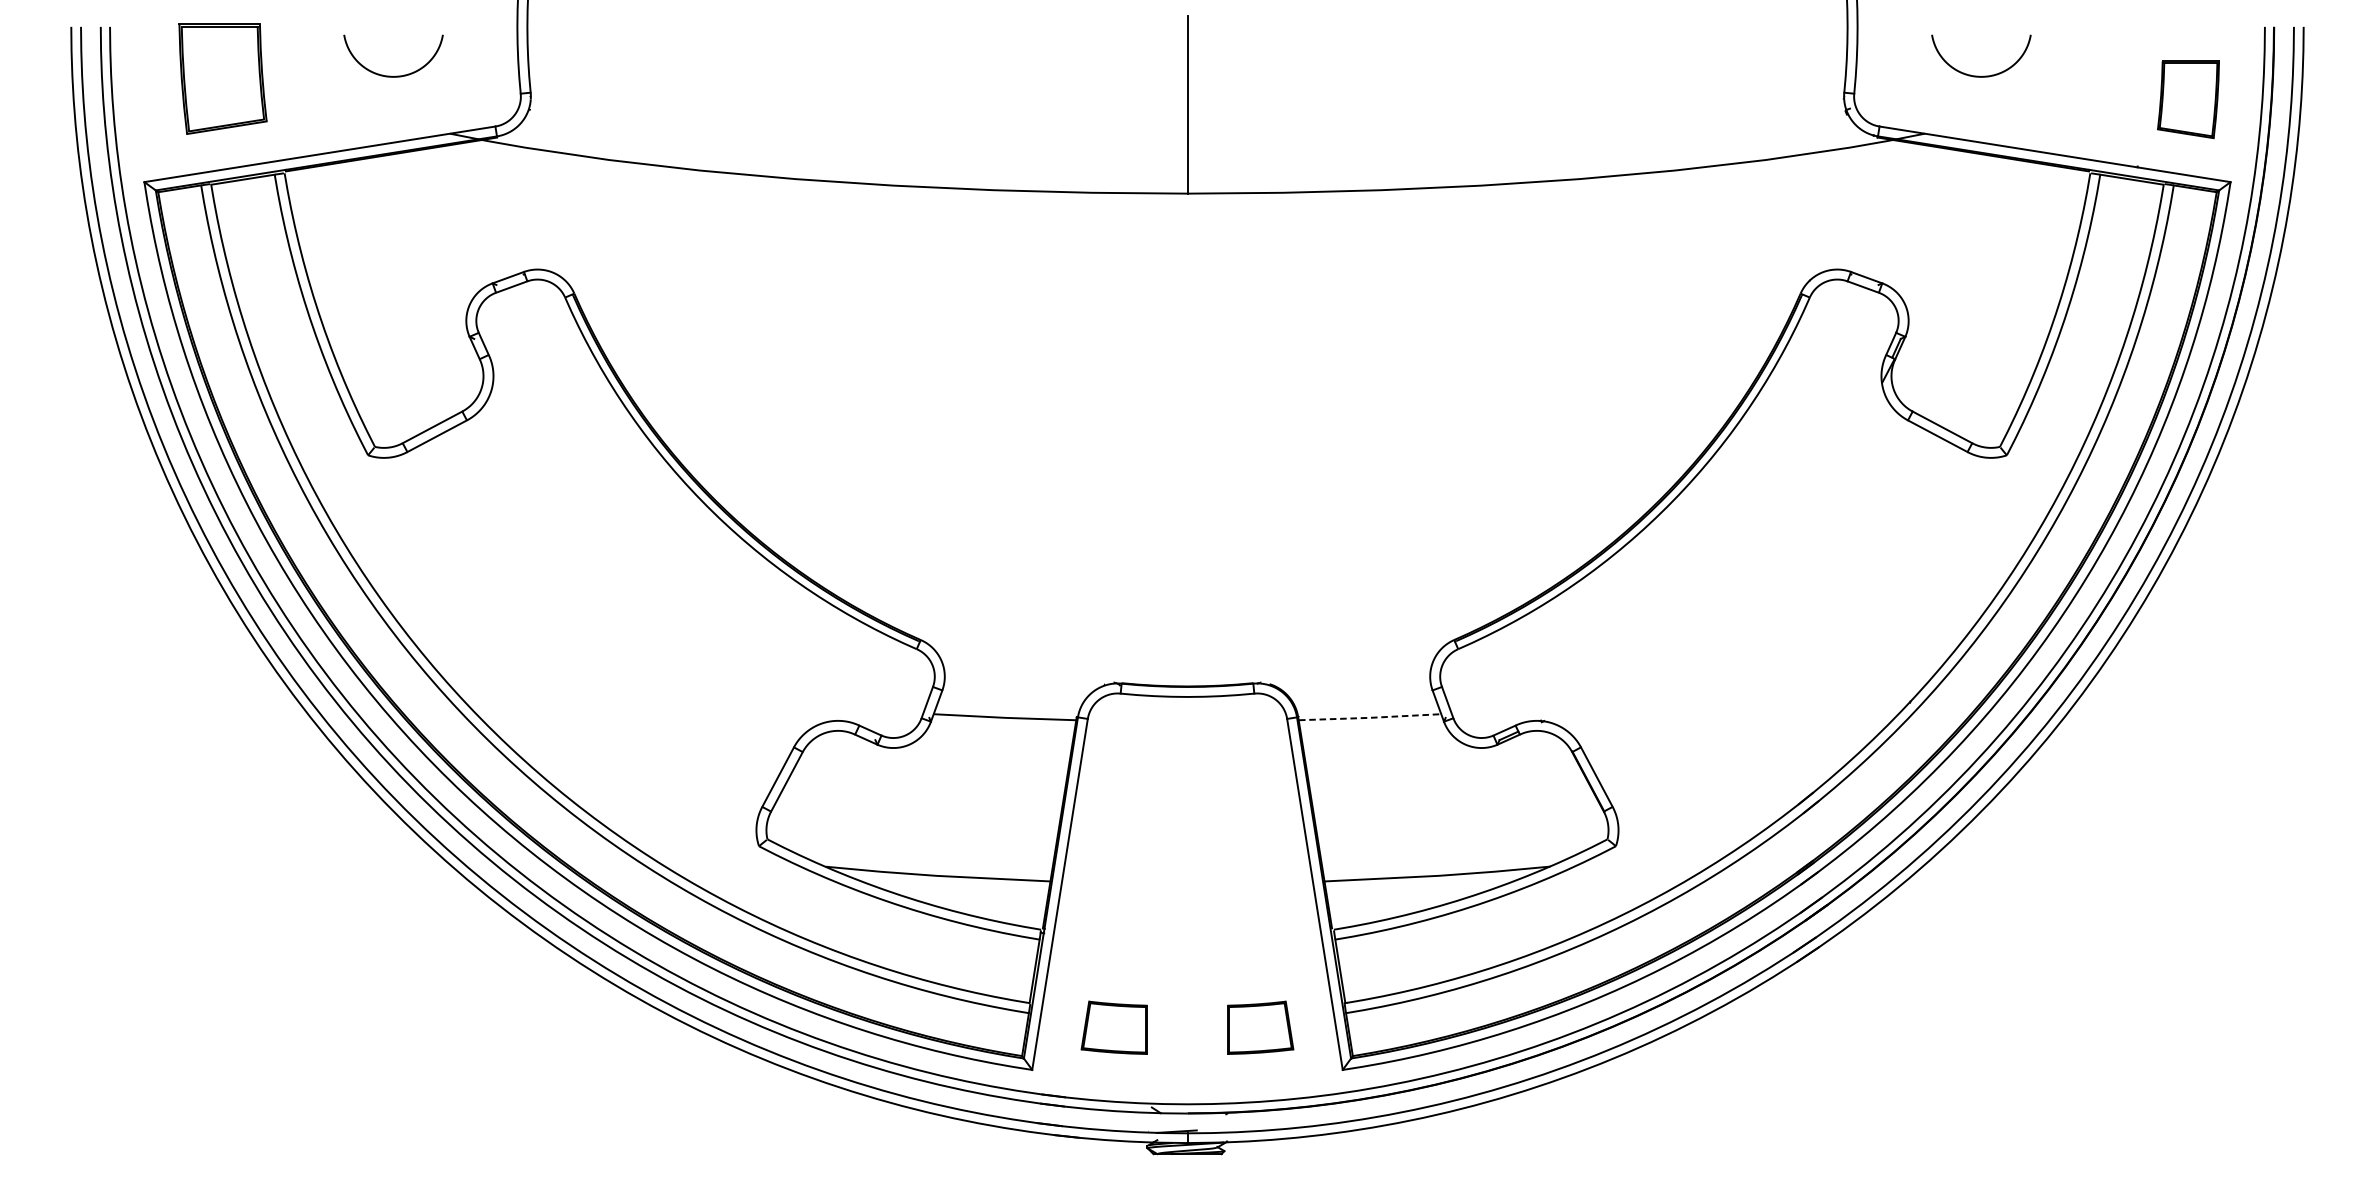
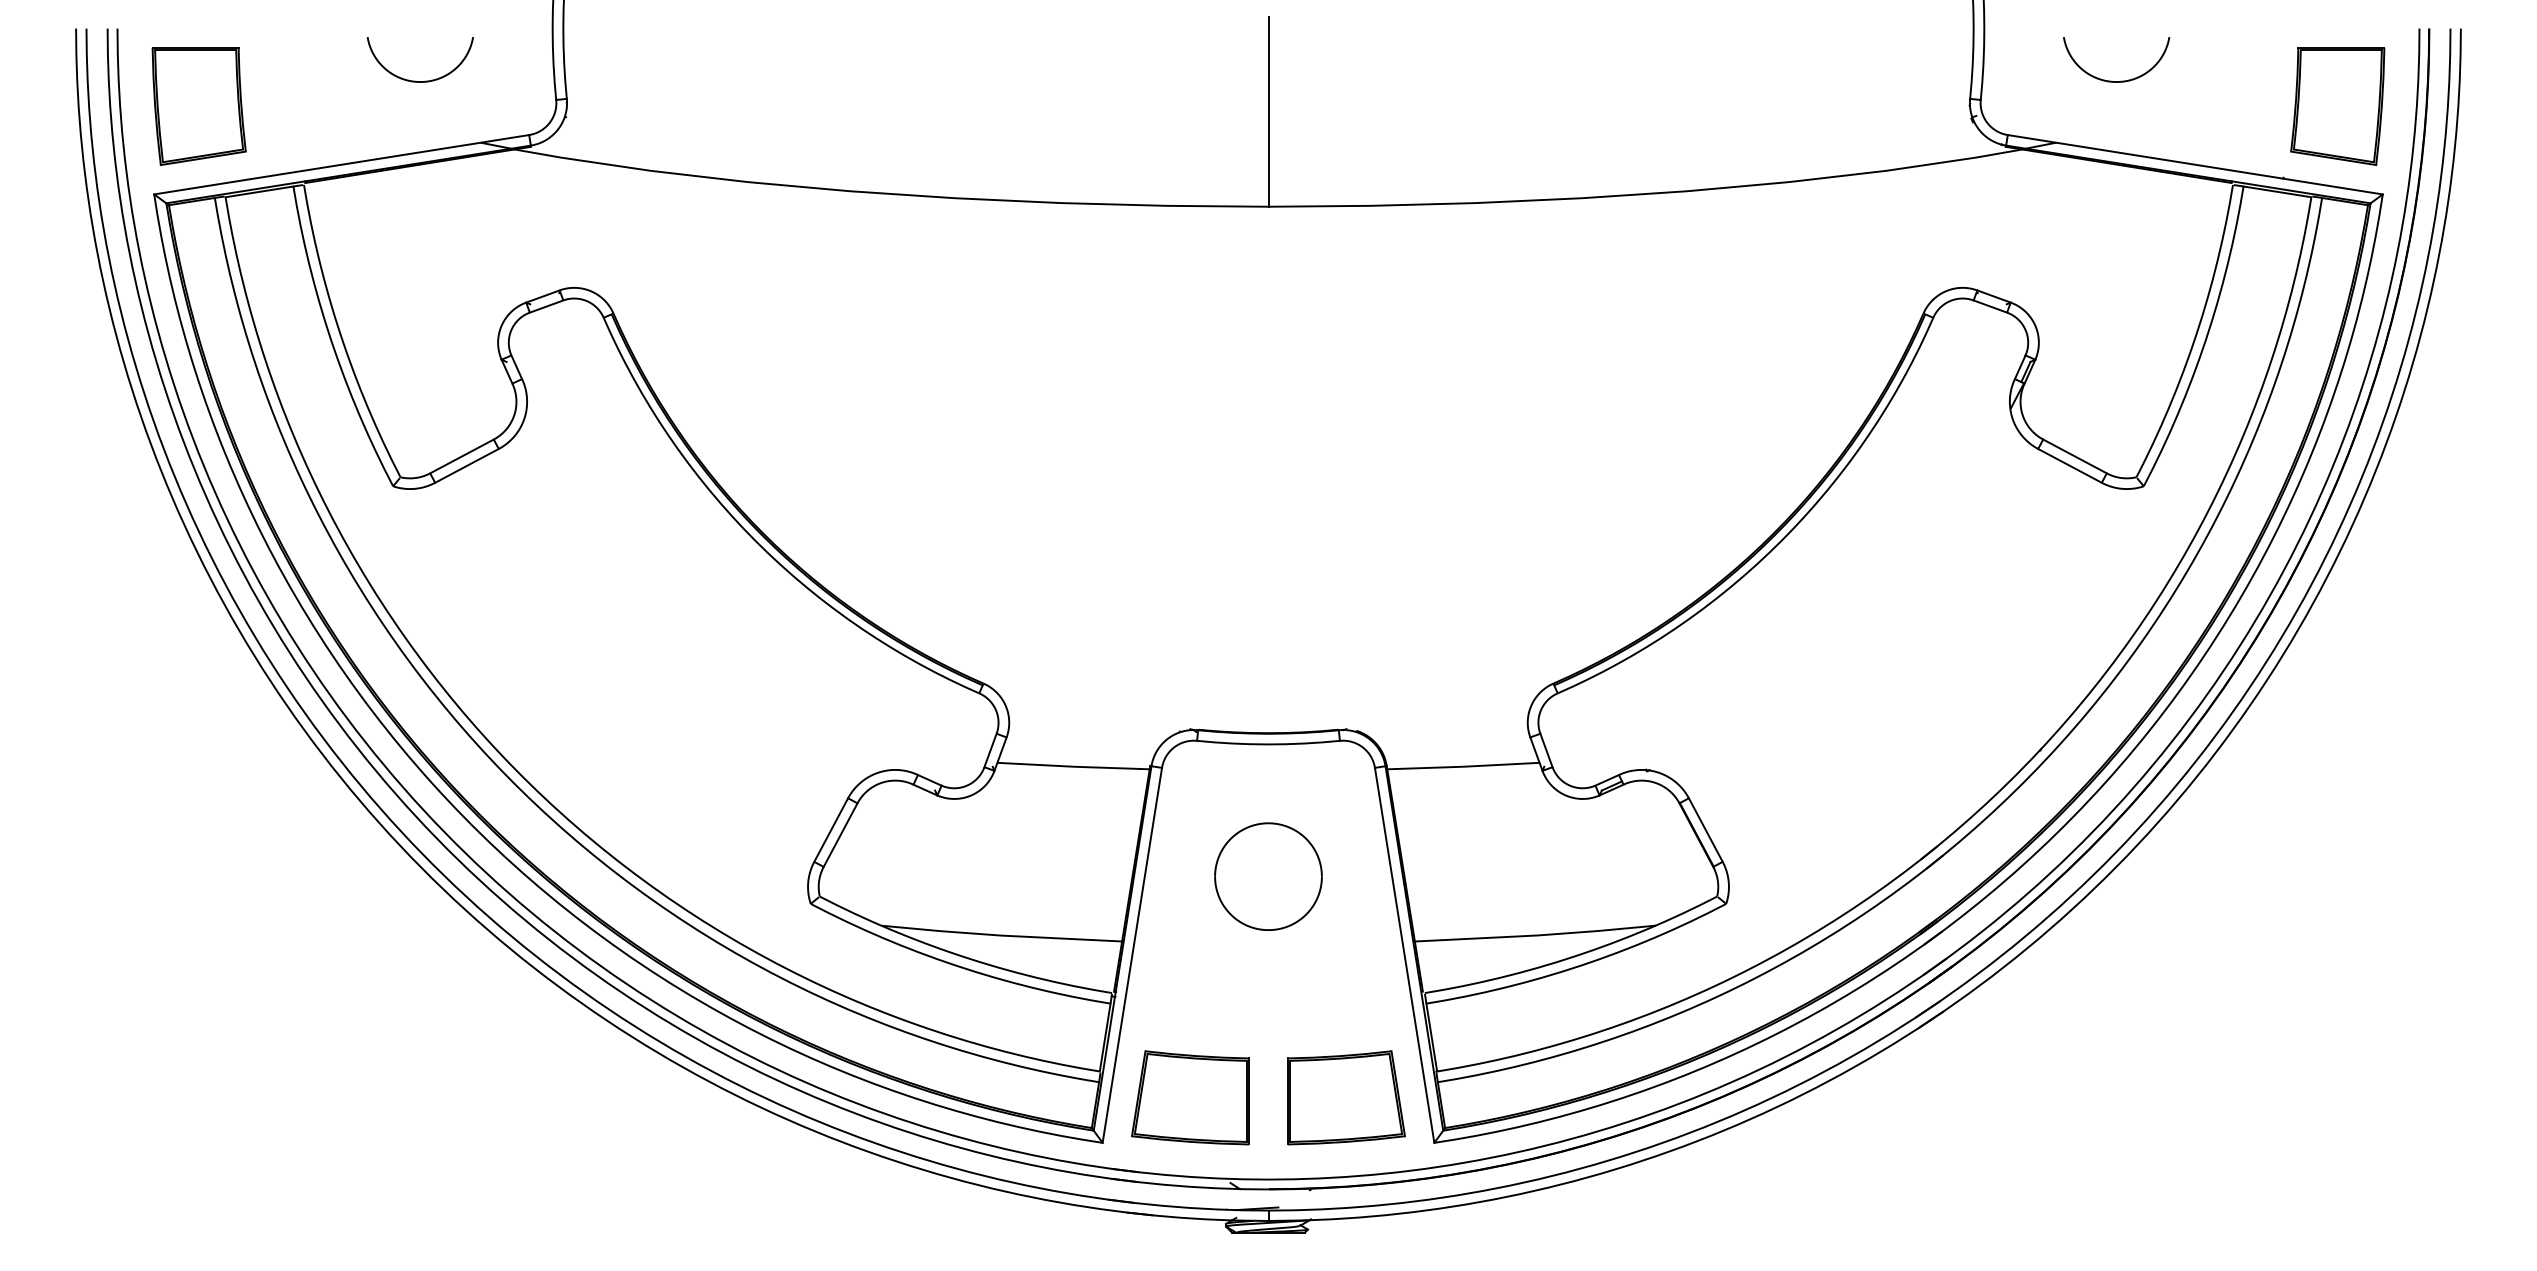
part: (222, 79) -> (198, 106), moved
part: (2188, 99) -> (2337, 106), size x1.43
line: (1370, 717) -> (1463, 766), dashed -> solid
part: (1187, 820) -> (1268, 876), added
part: (1114, 1027) -> (1190, 1097), size x1.67
part: (1260, 1027) -> (1346, 1097), size x1.67

